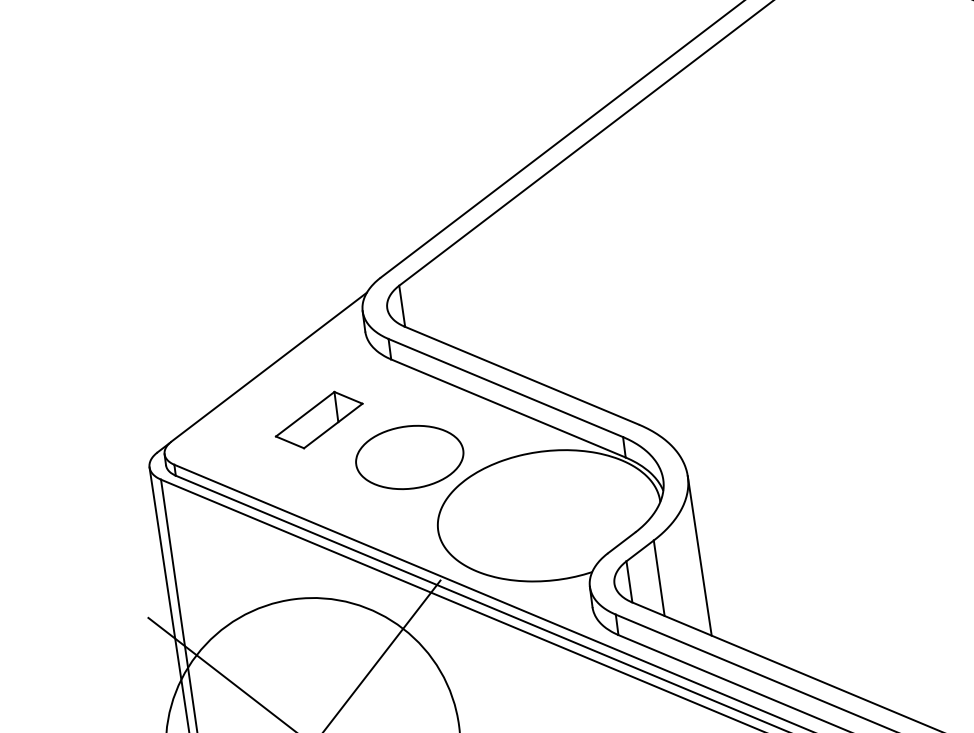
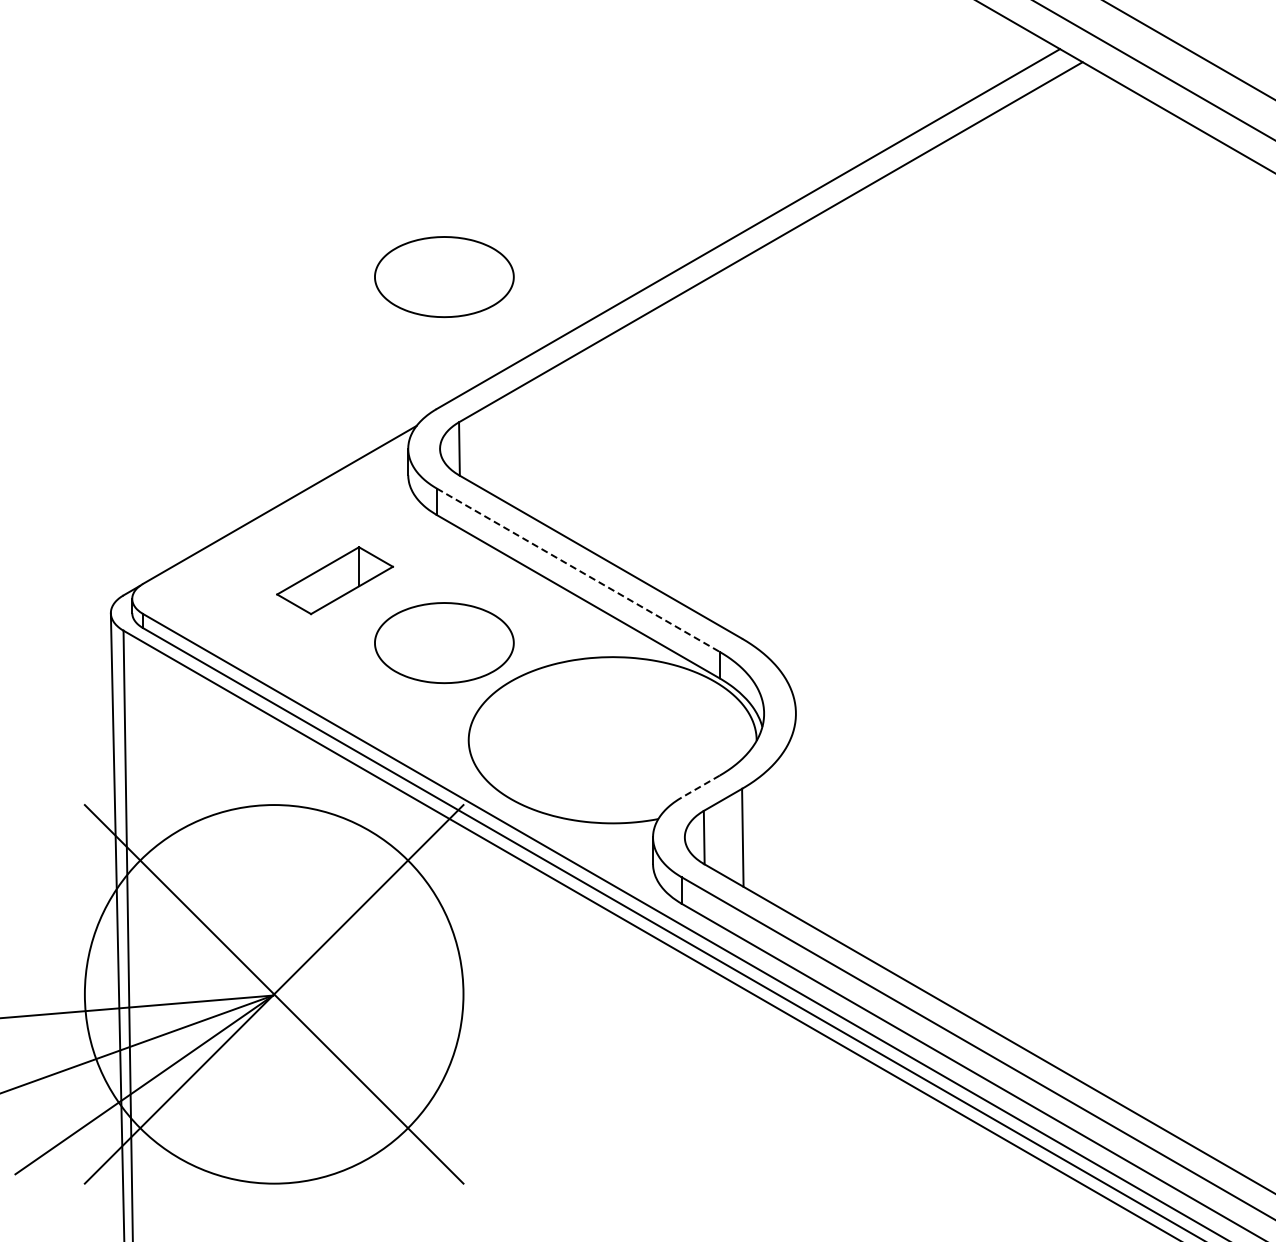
part: (373, 175) -> (444, 277), added
line: (506, 388) -> (578, 570), solid -> dashed
line: (621, 542) -> (700, 786), solid -> dashed
line: (699, 555) -> (797, 815), removed

